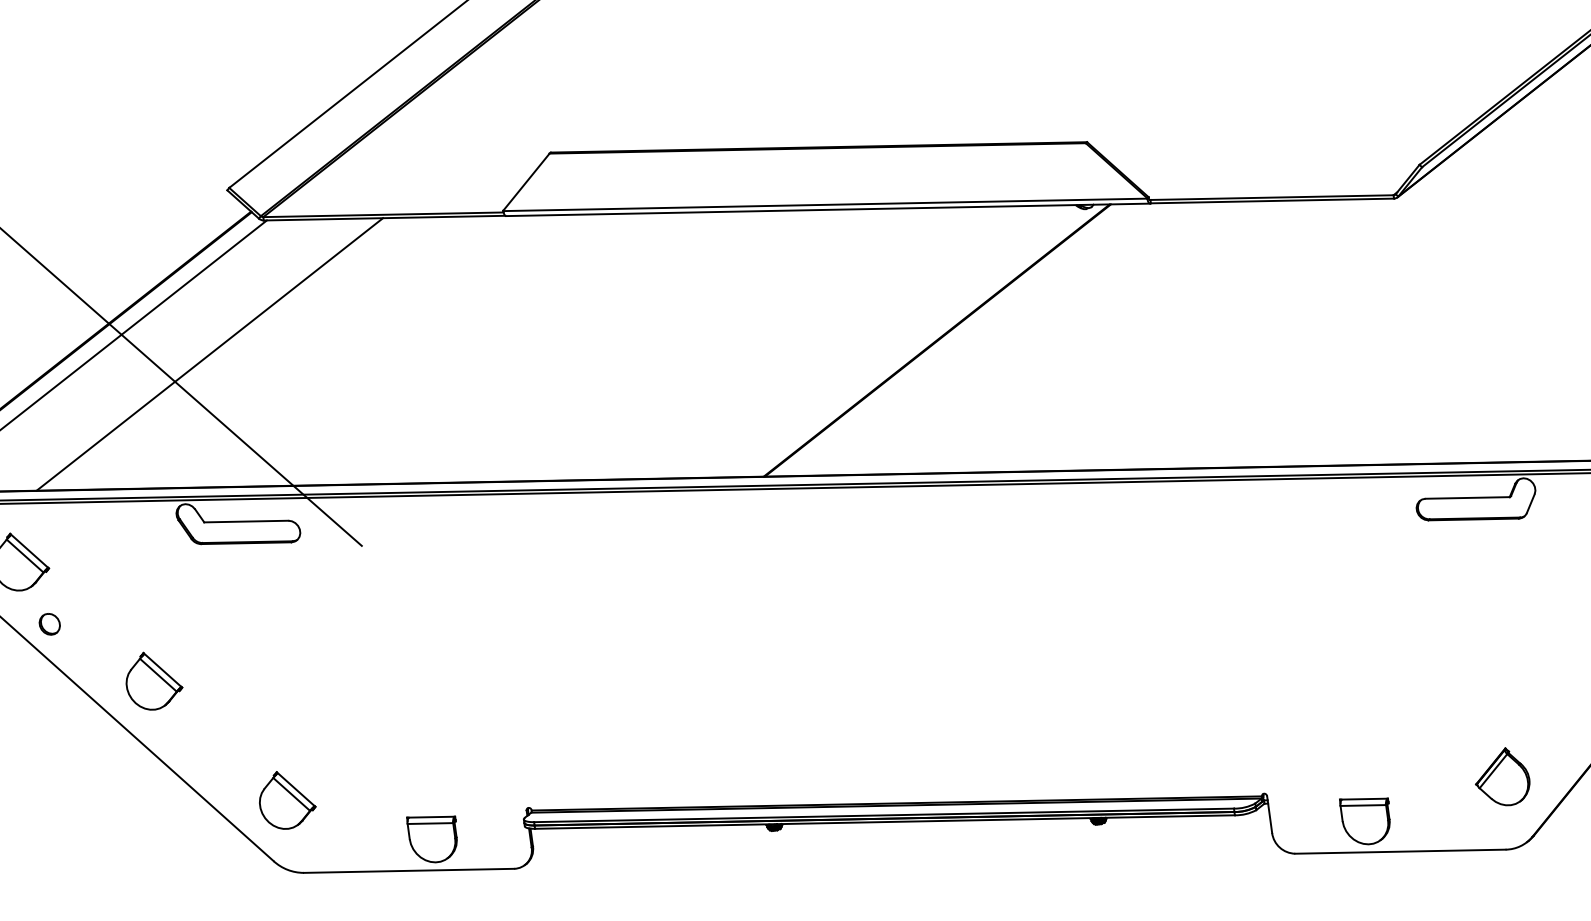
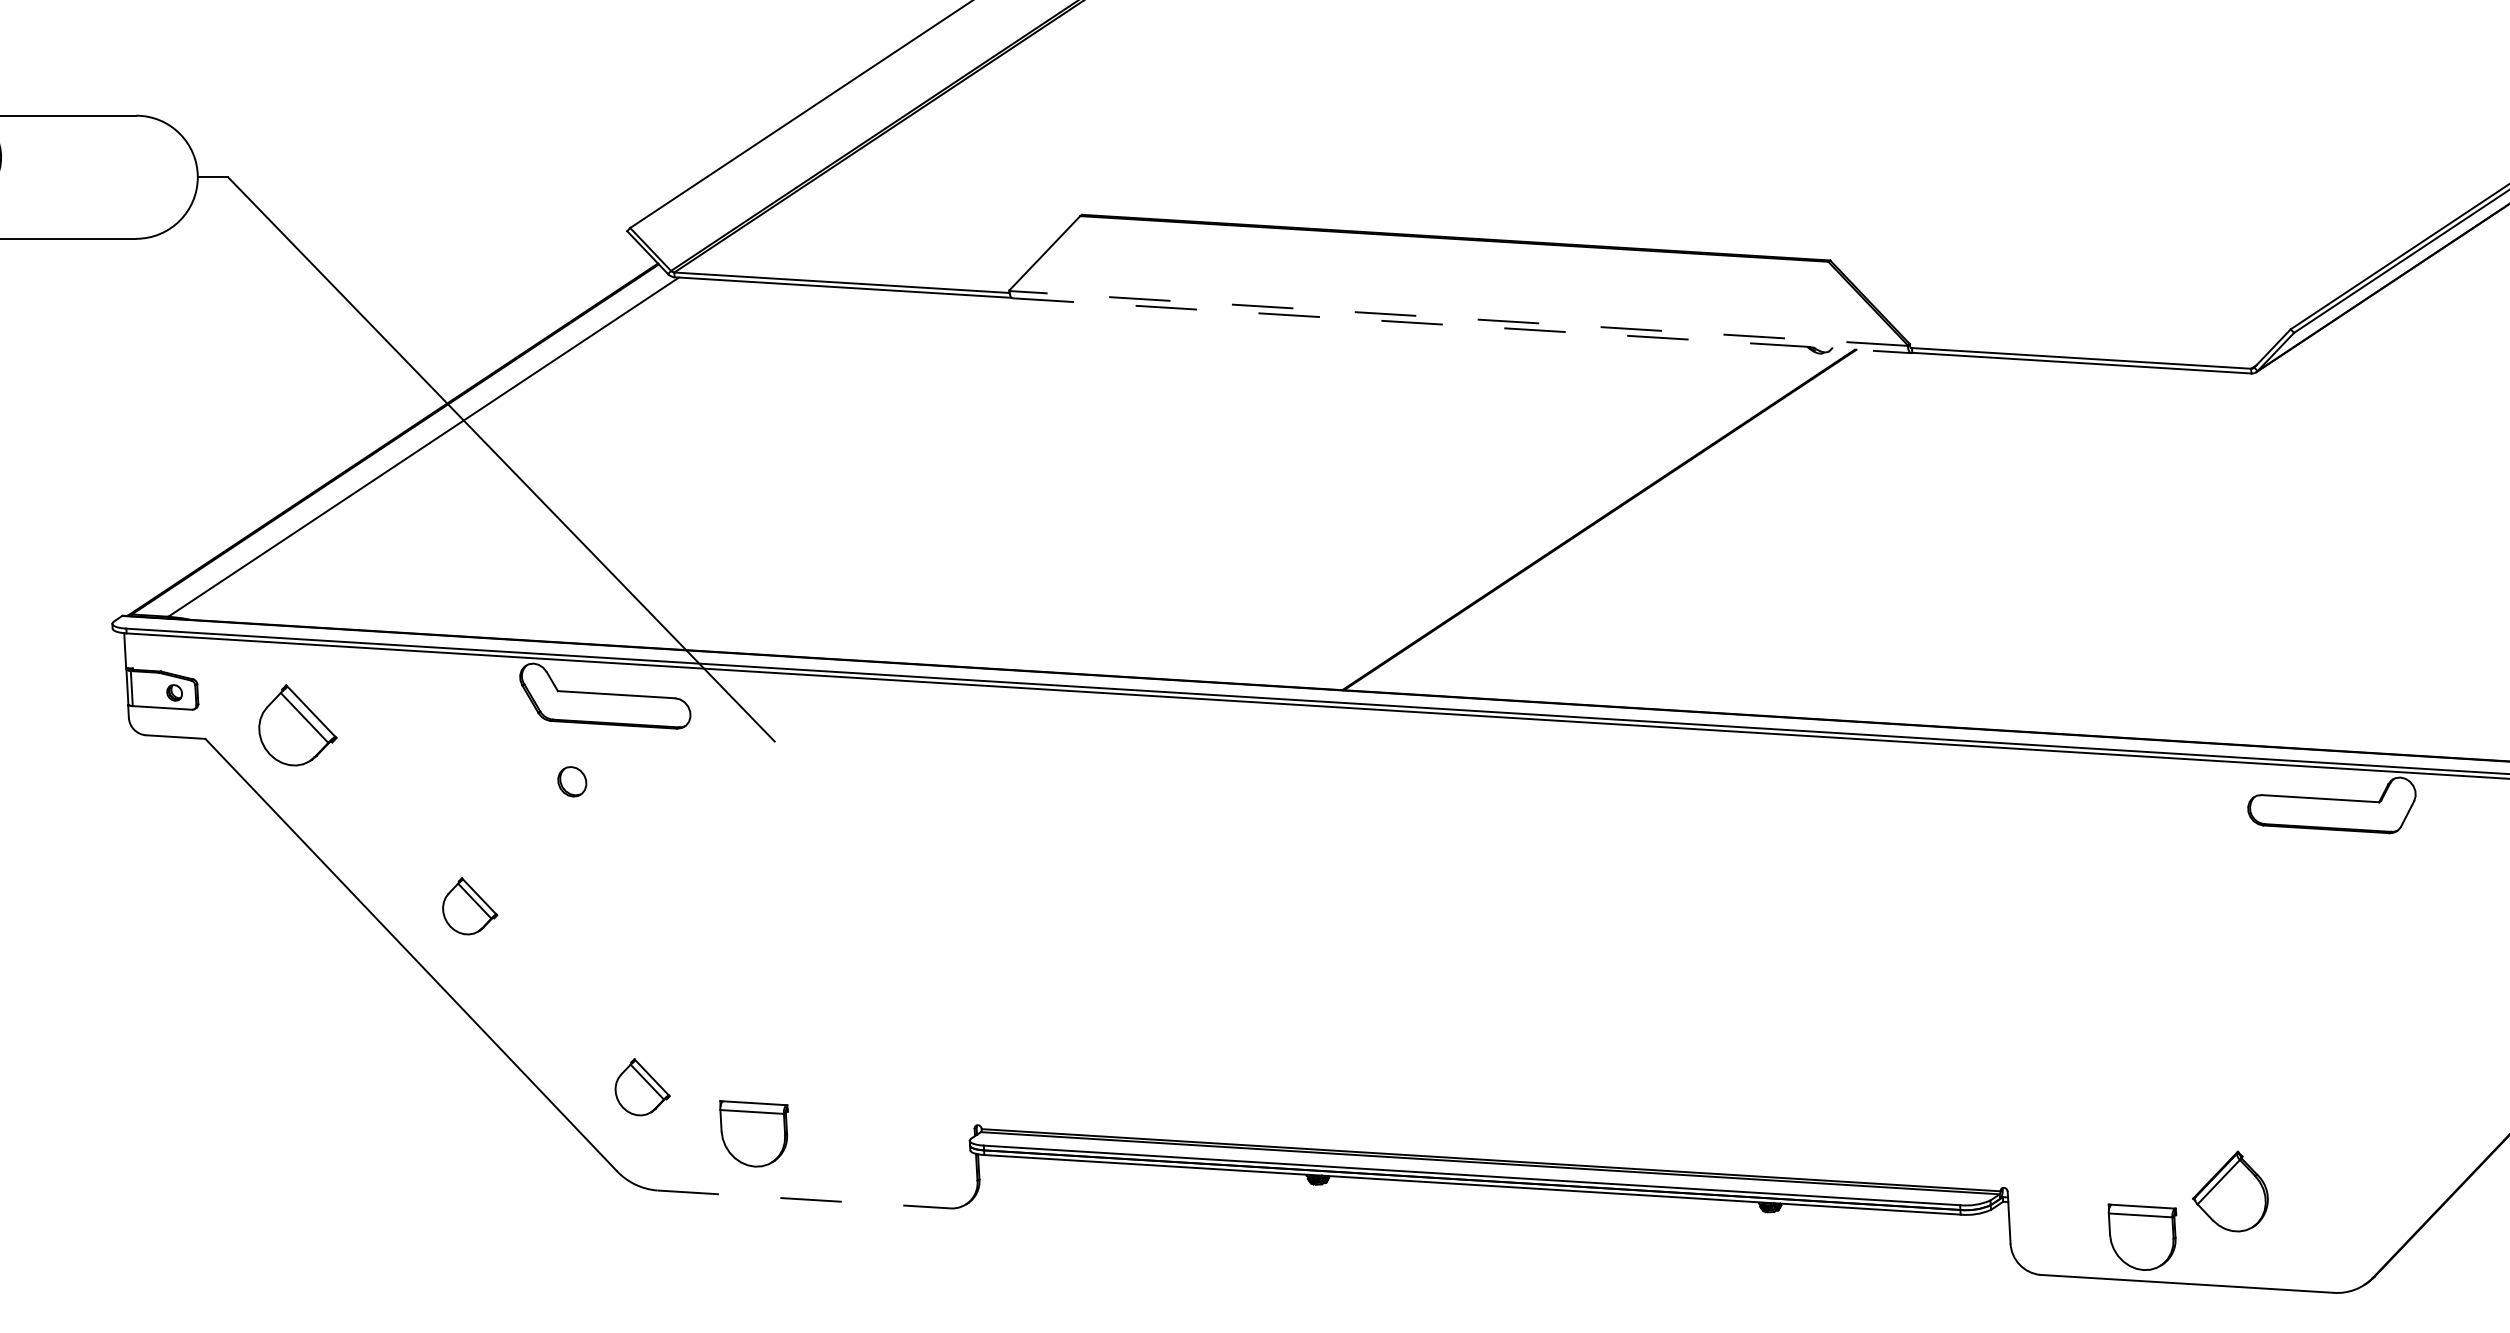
line: (825, 204) -> (1458, 318), solid -> dashed
line: (828, 209) -> (1462, 325), solid -> dashed
line: (209, 354) -> (584, 457), removed
part: (49, 624) -> (572, 781), moved
part: (153, 681) -> (469, 906), size x0.7
part: (1502, 777) -> (2230, 1191), moved
part: (287, 800) -> (642, 1087), size x0.7
part: (432, 838) -> (753, 1133), moved
line: (409, 870) -> (804, 1199), solid -> dashed

